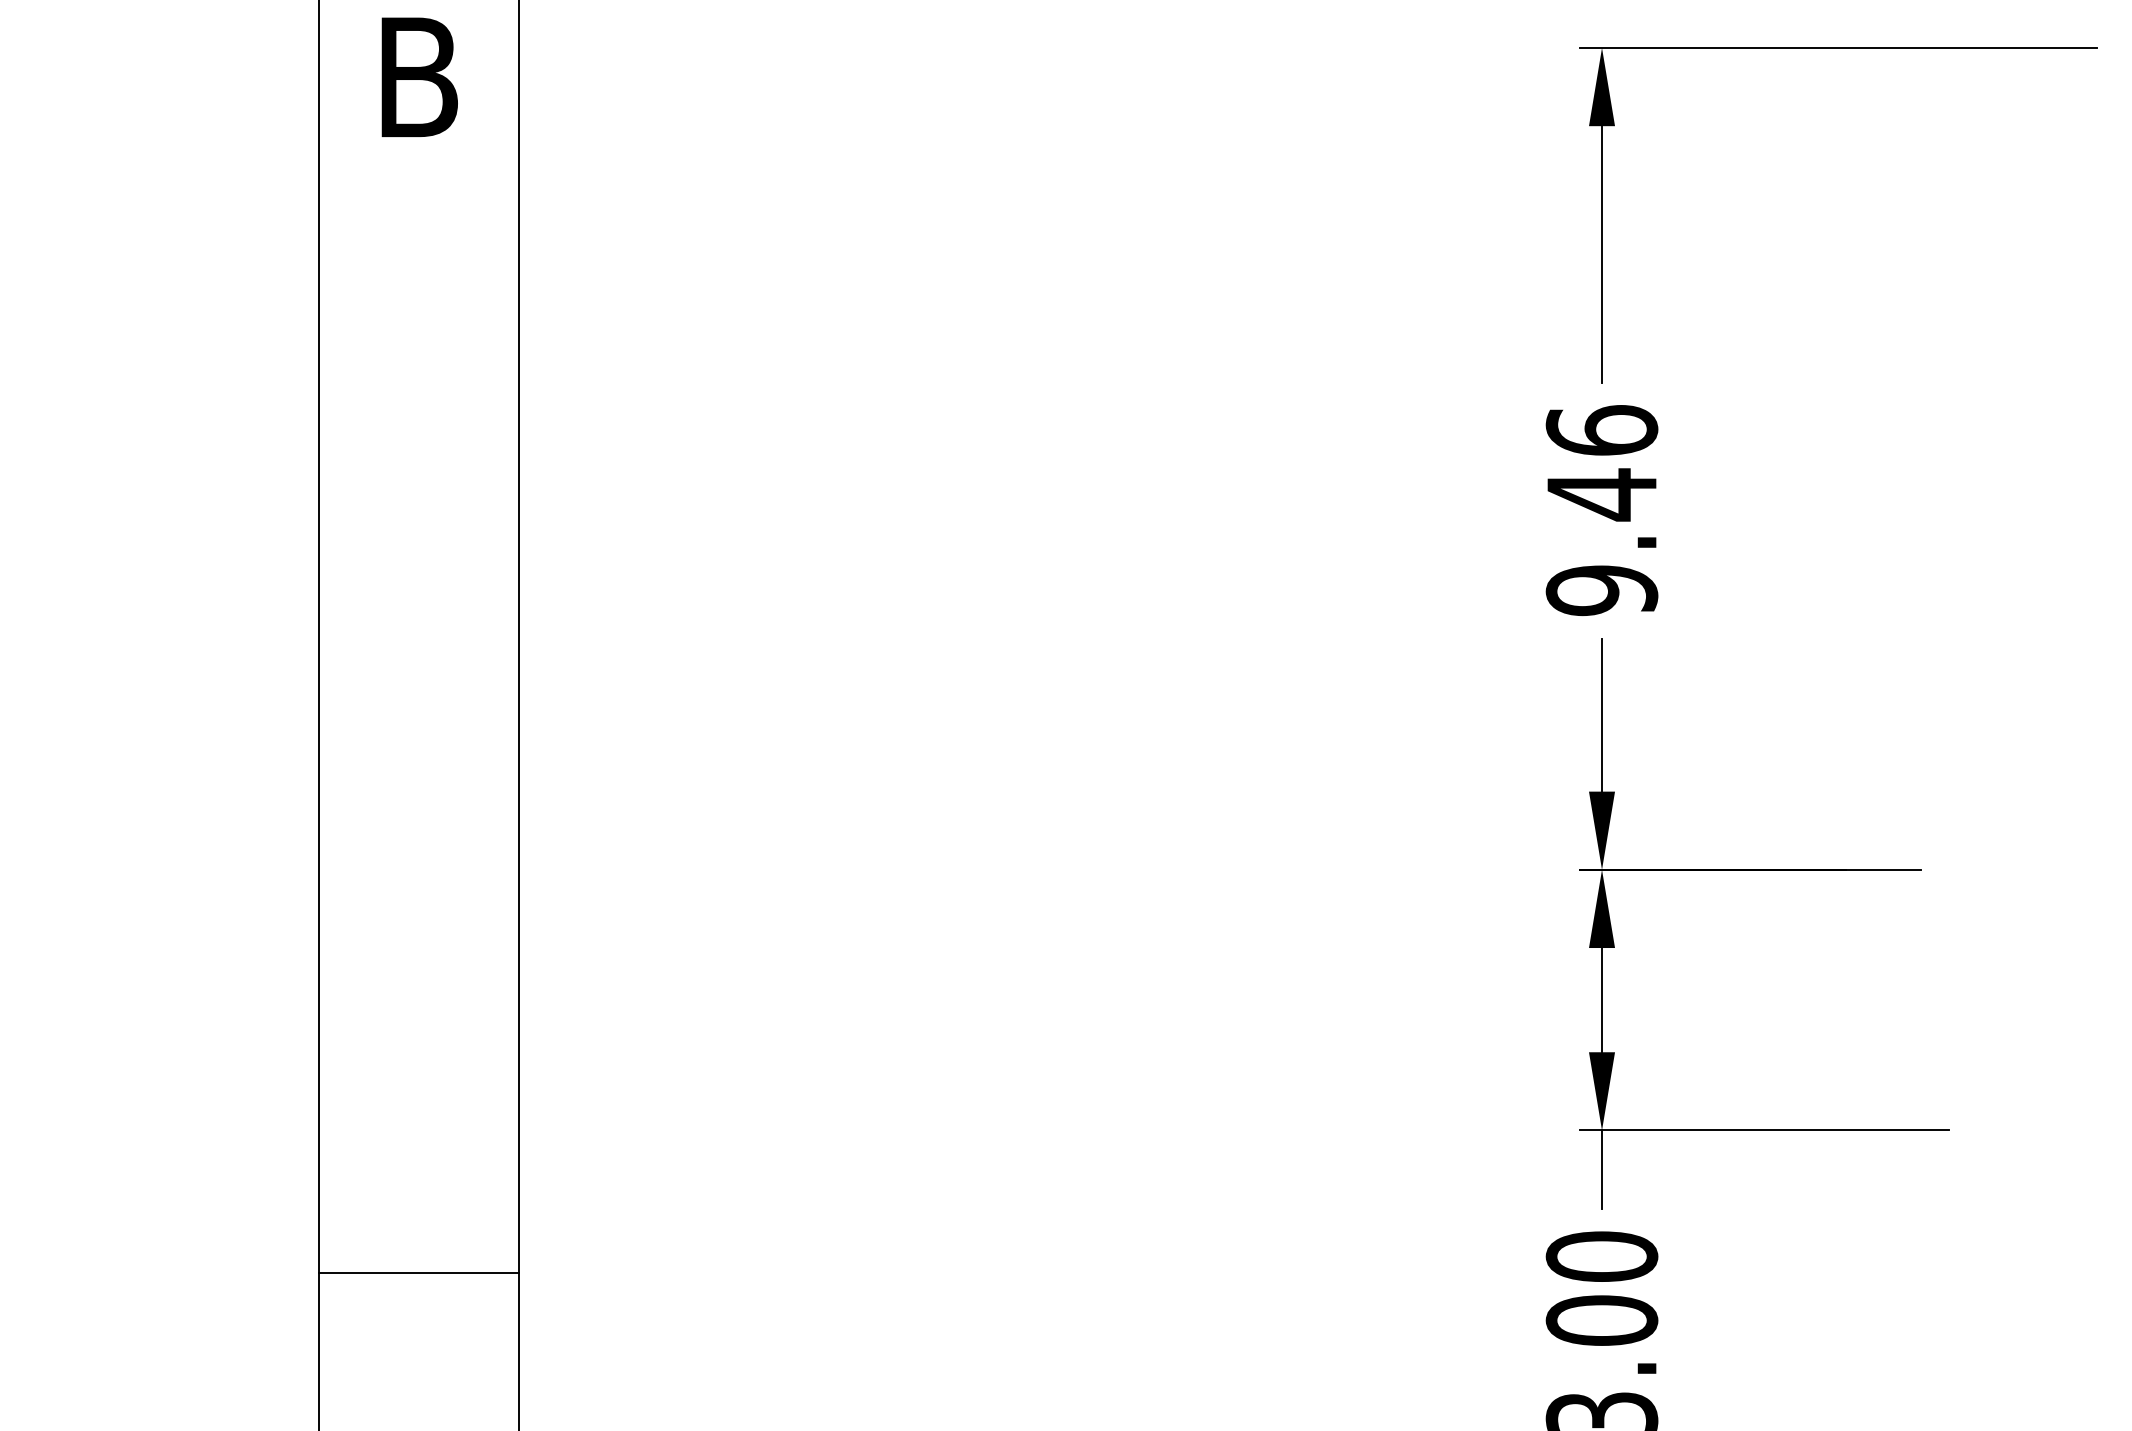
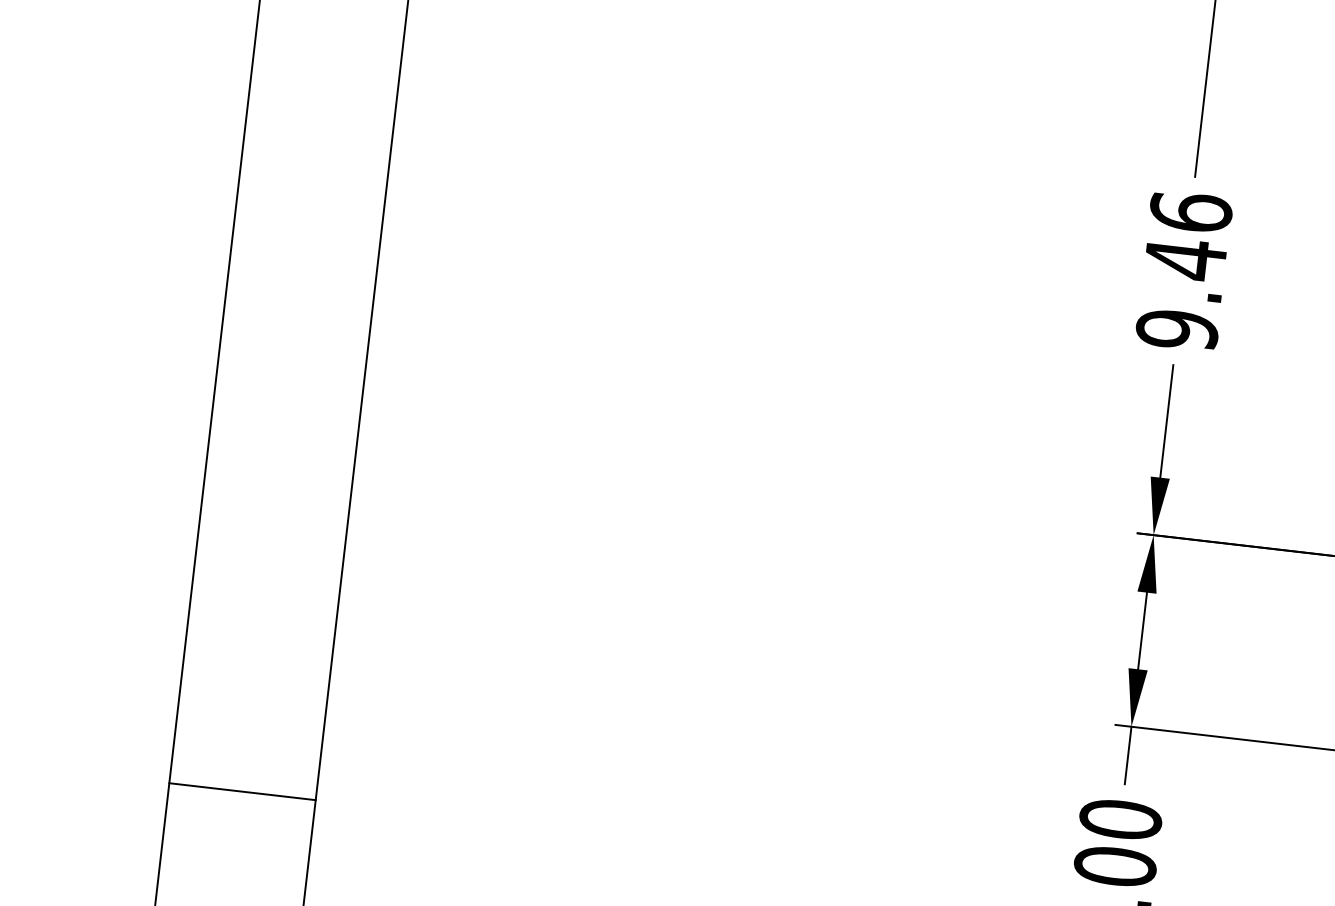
line: (418, 1272) -> (242, 791), moved

